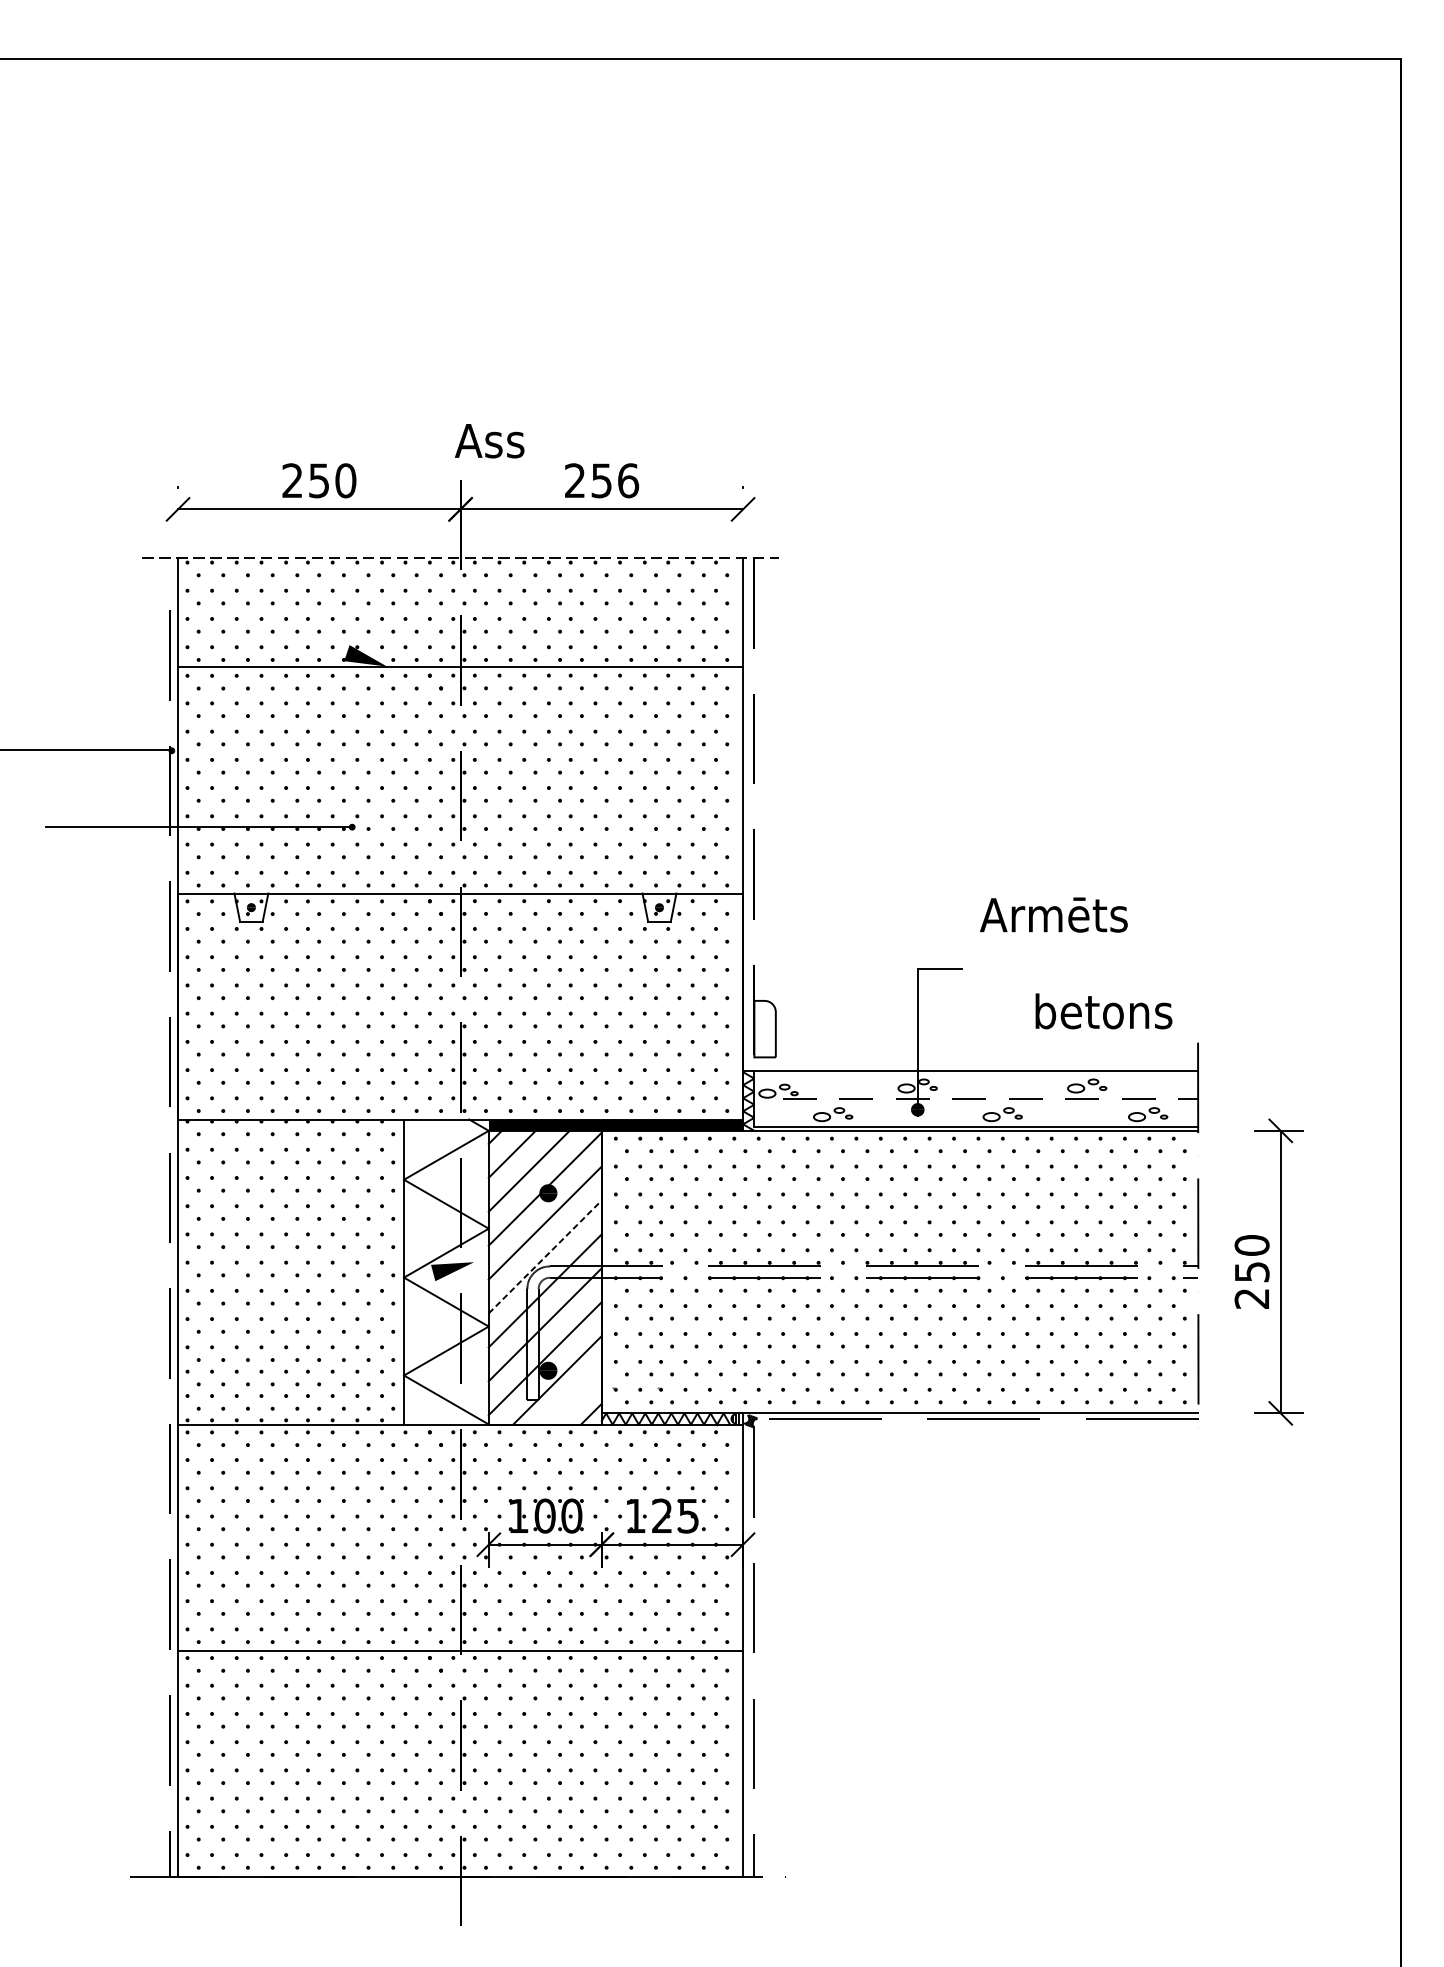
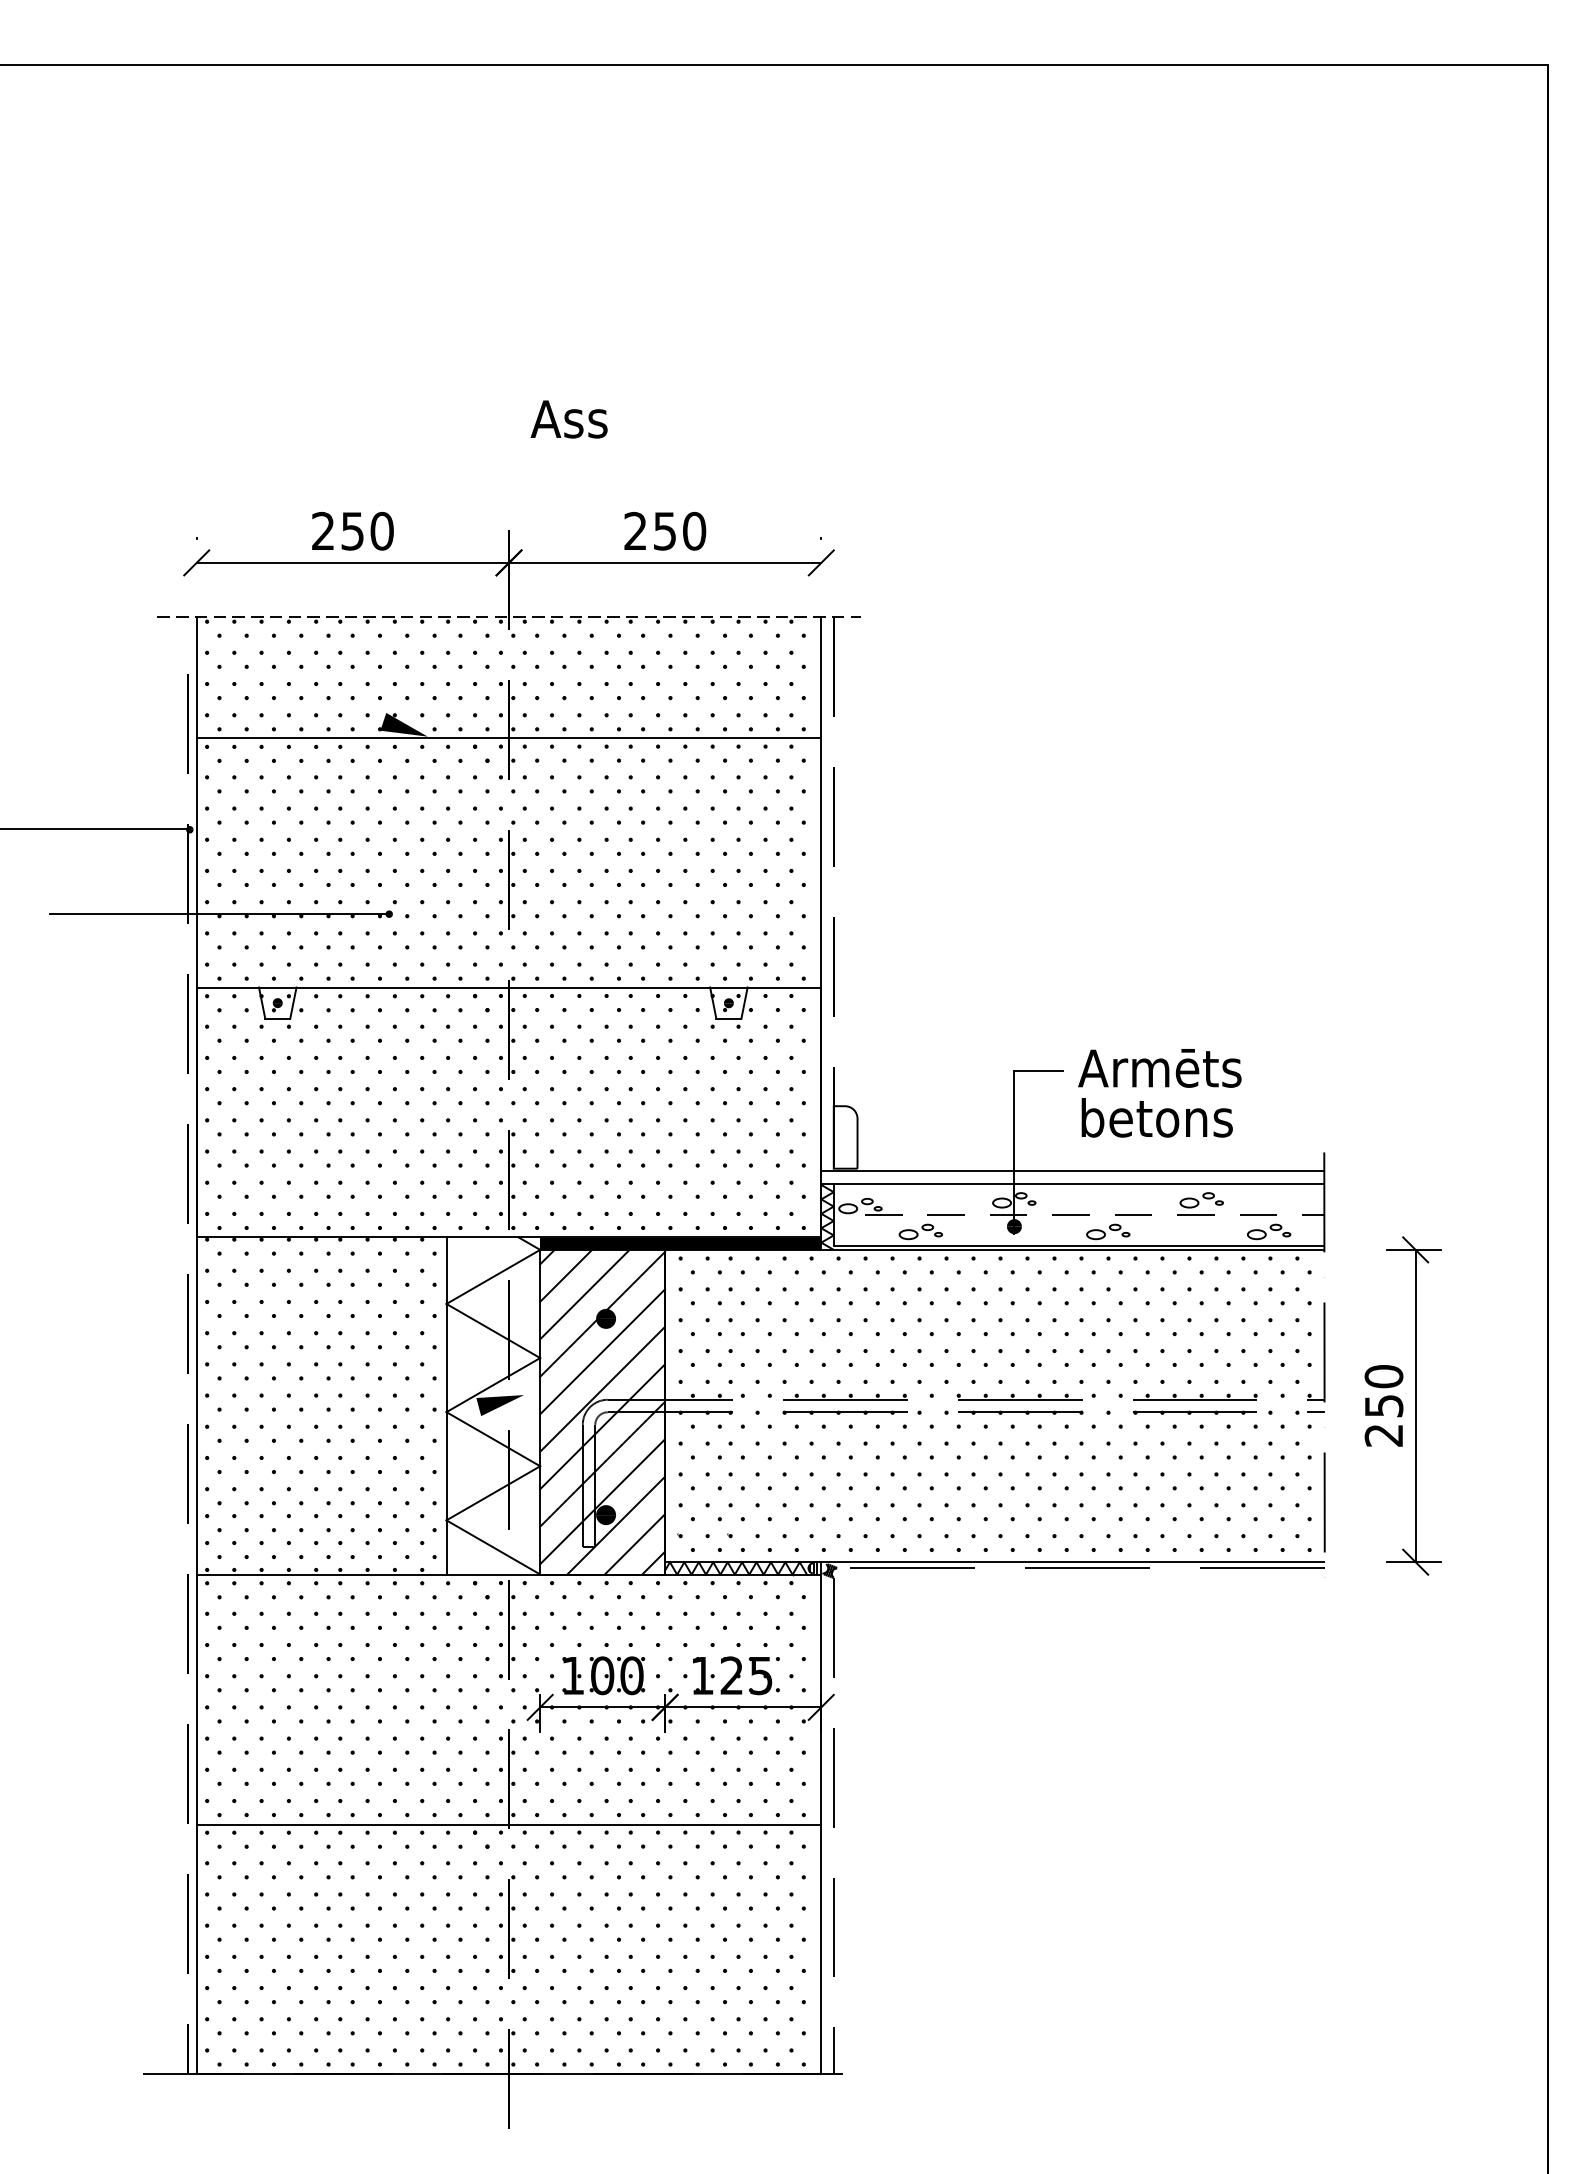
text: (489, 441) -> (568, 419), moved
text: (628, 480) -> (694, 530), 256 -> 250
text: (1053, 915) -> (1159, 1068), moved
text: (1103, 1011) -> (1156, 1117), moved
line: (970, 1059) -> (1072, 1171), added
line: (545, 1257) -> (602, 1389), dashed -> solid
line: (574, 1397) -> (634, 1544), added

